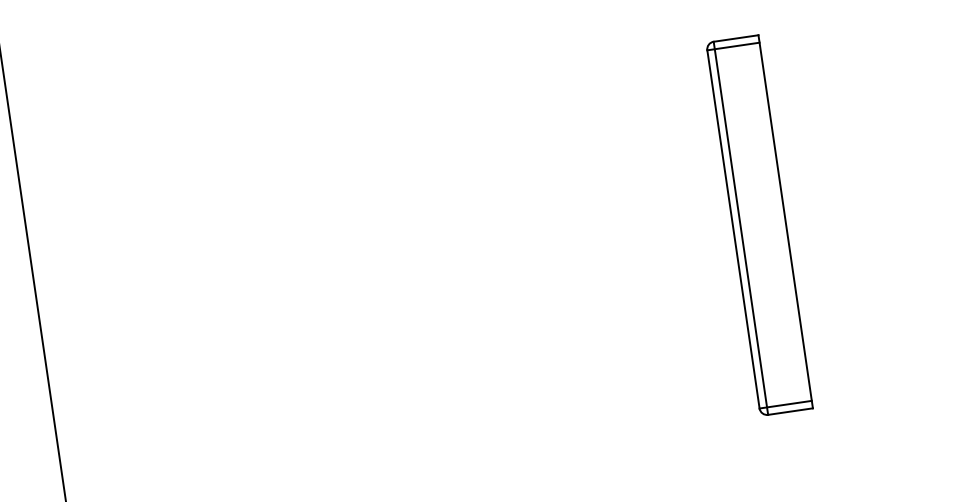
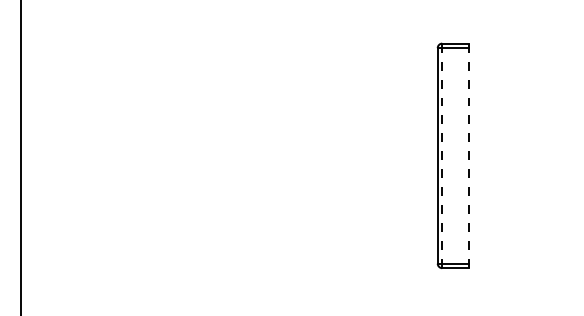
line: (786, 221) -> (469, 155), solid -> dashed
line: (741, 227) -> (442, 155), solid -> dashed

